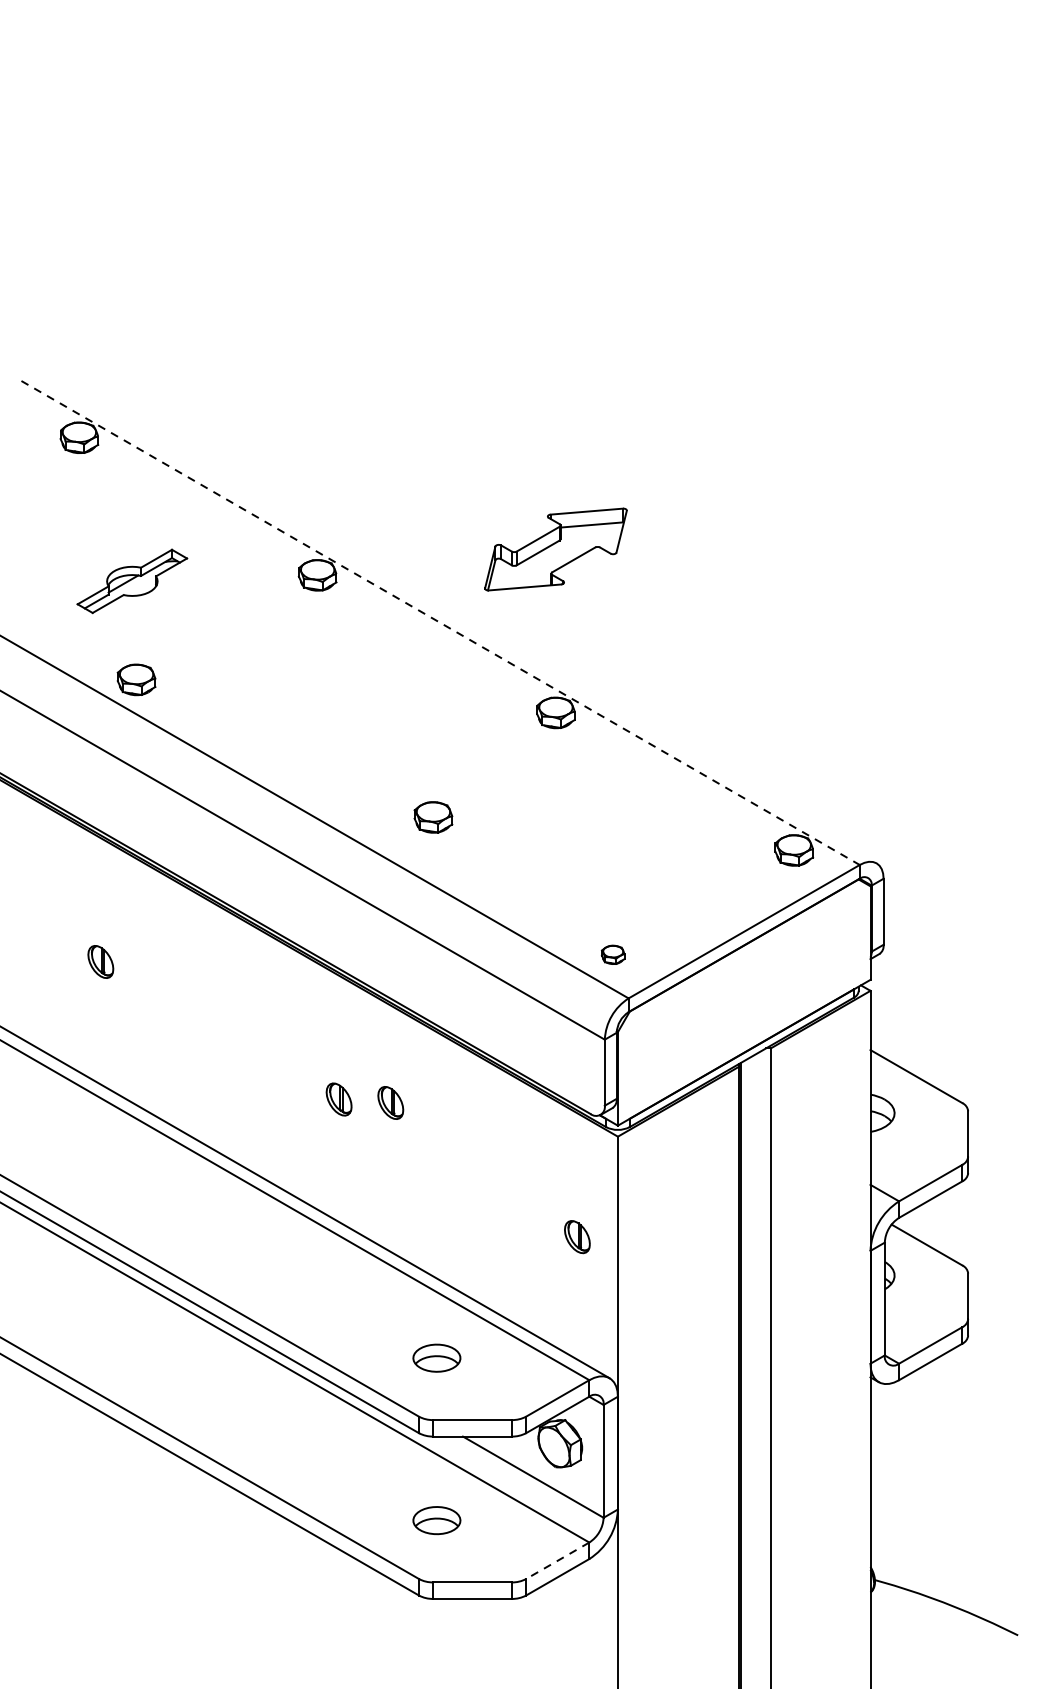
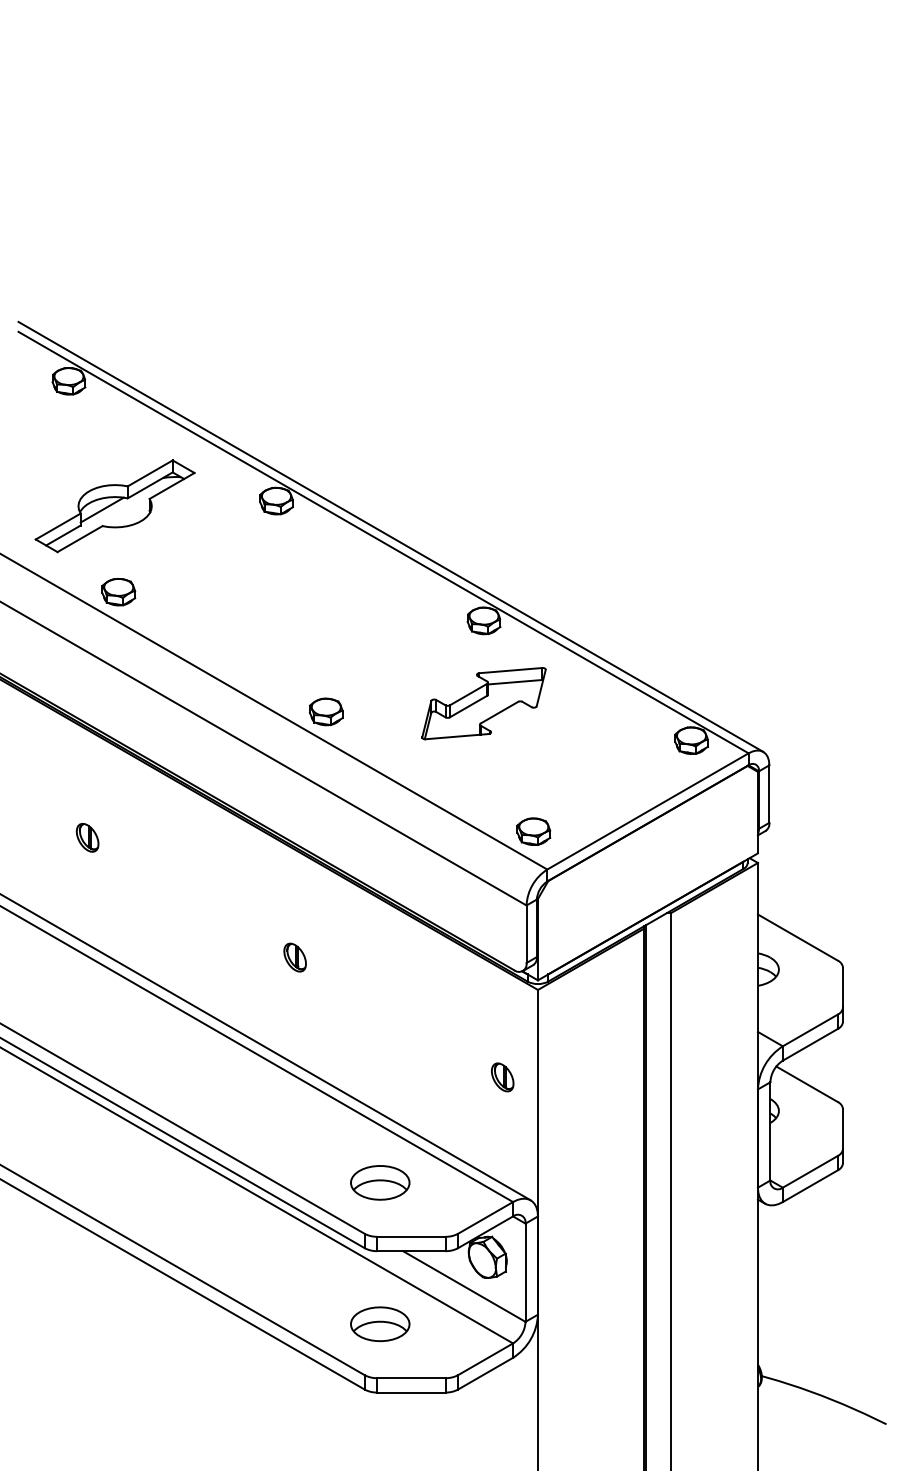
part: (555, 549) -> (483, 703), moved
part: (131, 581) -> (114, 506), size x1.67
line: (448, 616) -> (390, 536), added
line: (440, 622) -> (383, 542), dashed -> solid
part: (432, 816) -> (325, 711), moved
part: (612, 954) -> (533, 831), size x1.67
part: (390, 1102) -> (339, 960), removed
part: (437, 1357) -> (380, 1182), size x1.43
part: (437, 1520) -> (380, 1324), size x1.43
line: (557, 1560) -> (485, 1359), dashed -> solid

